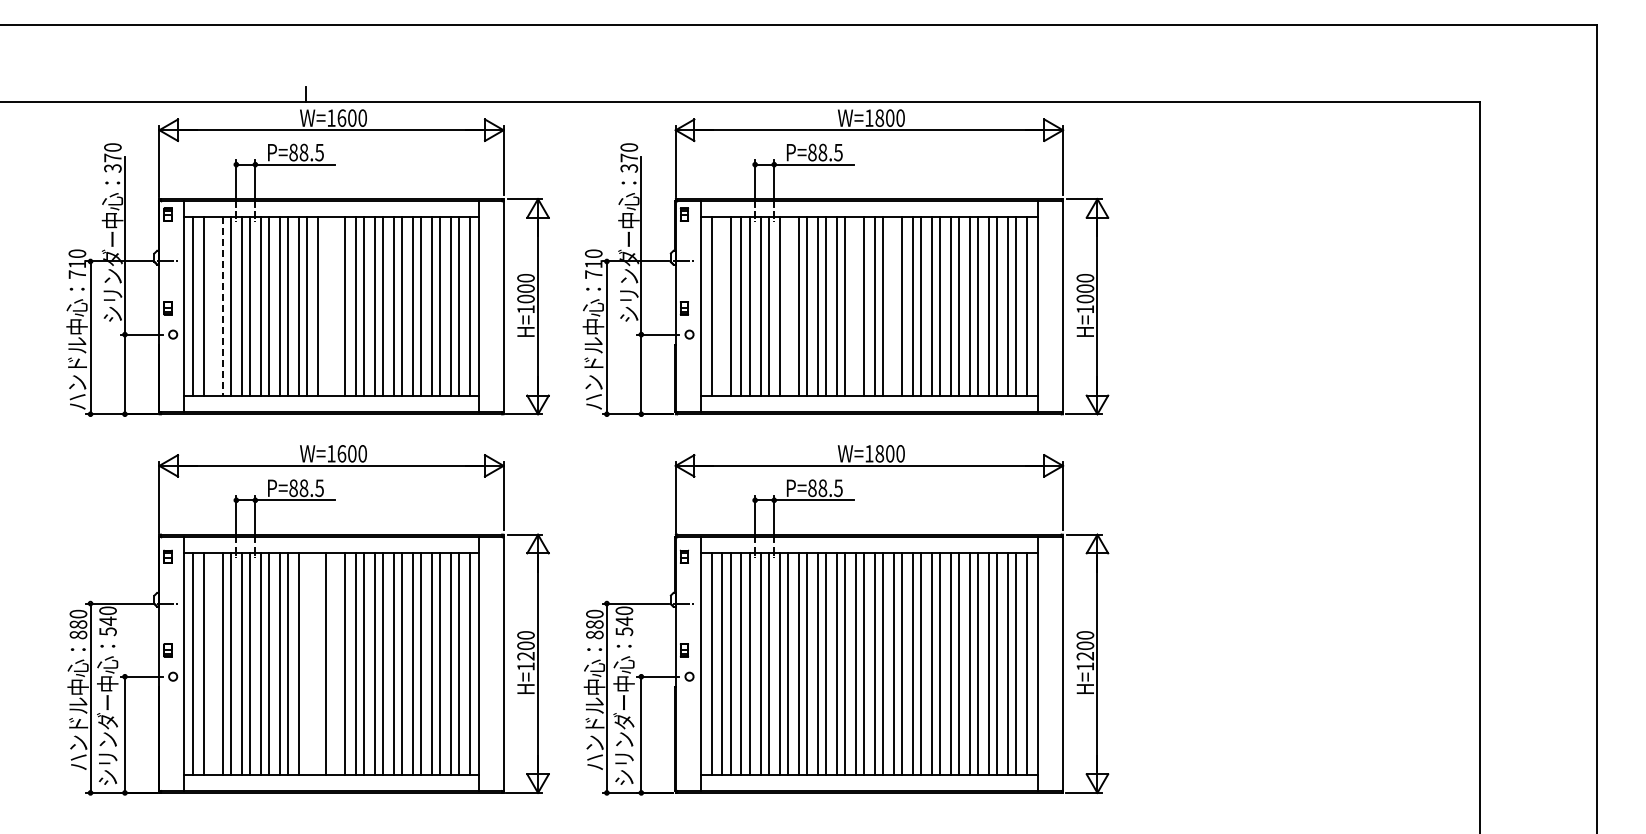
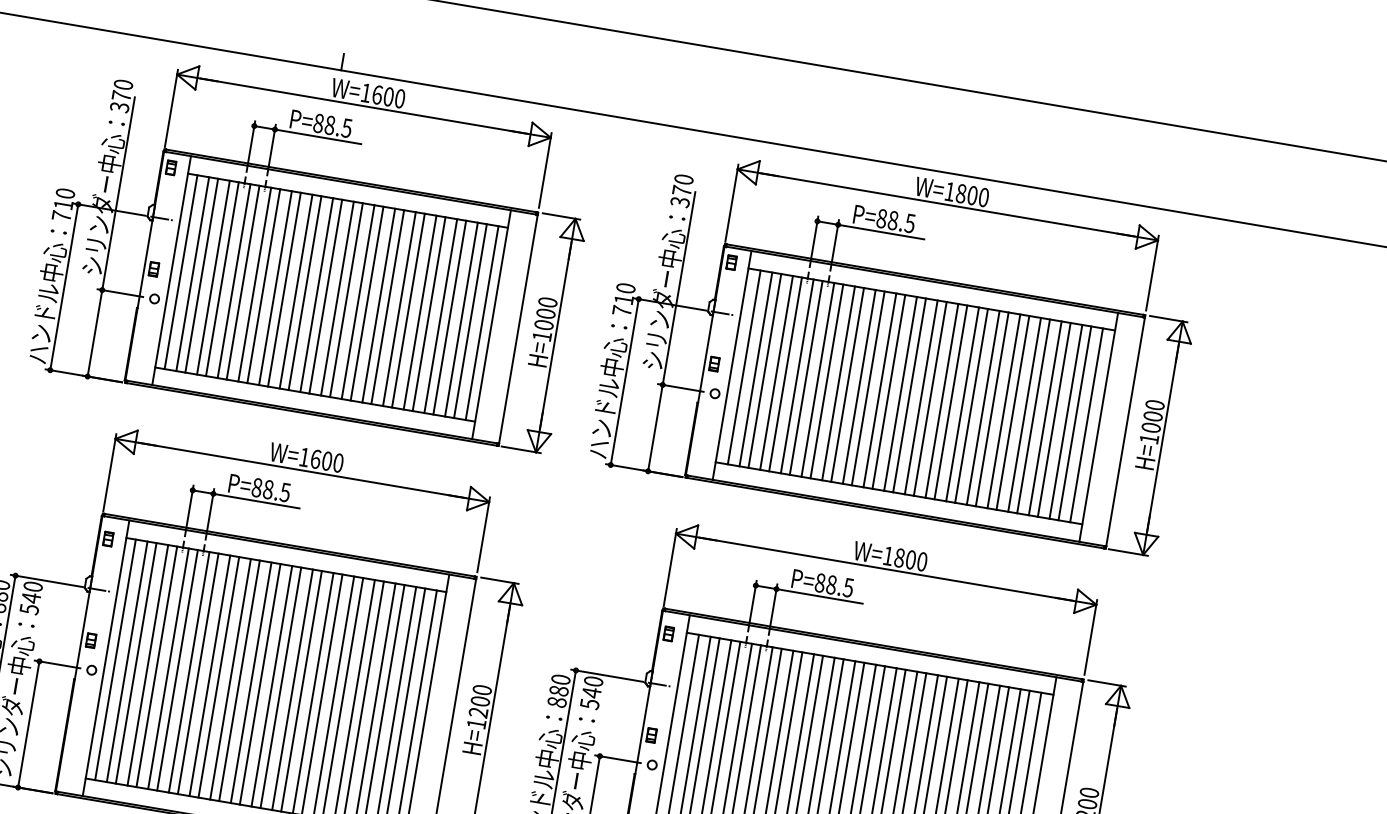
line: (211, 306) -> (201, 275), added
line: (326, 306) -> (326, 296), added
line: (336, 306) -> (337, 298), added
line: (722, 306) -> (755, 369), added
line: (787, 306) -> (826, 381), added
line: (855, 306) -> (900, 393), added
line: (893, 306) -> (941, 400), added
line: (222, 307) -> (213, 278), dashed -> solid
line: (211, 663) -> (135, 662), added
line: (307, 663) -> (240, 680), added
line: (317, 663) -> (250, 682), added
line: (336, 663) -> (271, 685), added

